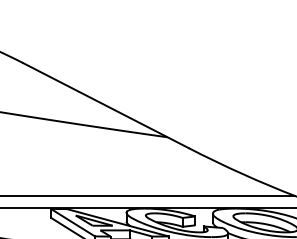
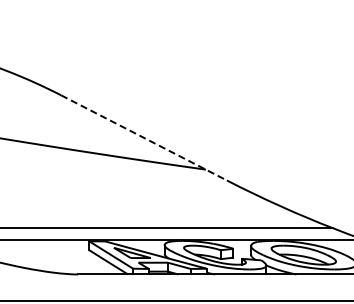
line: (106, 106) -> (144, 138), solid -> dashed

